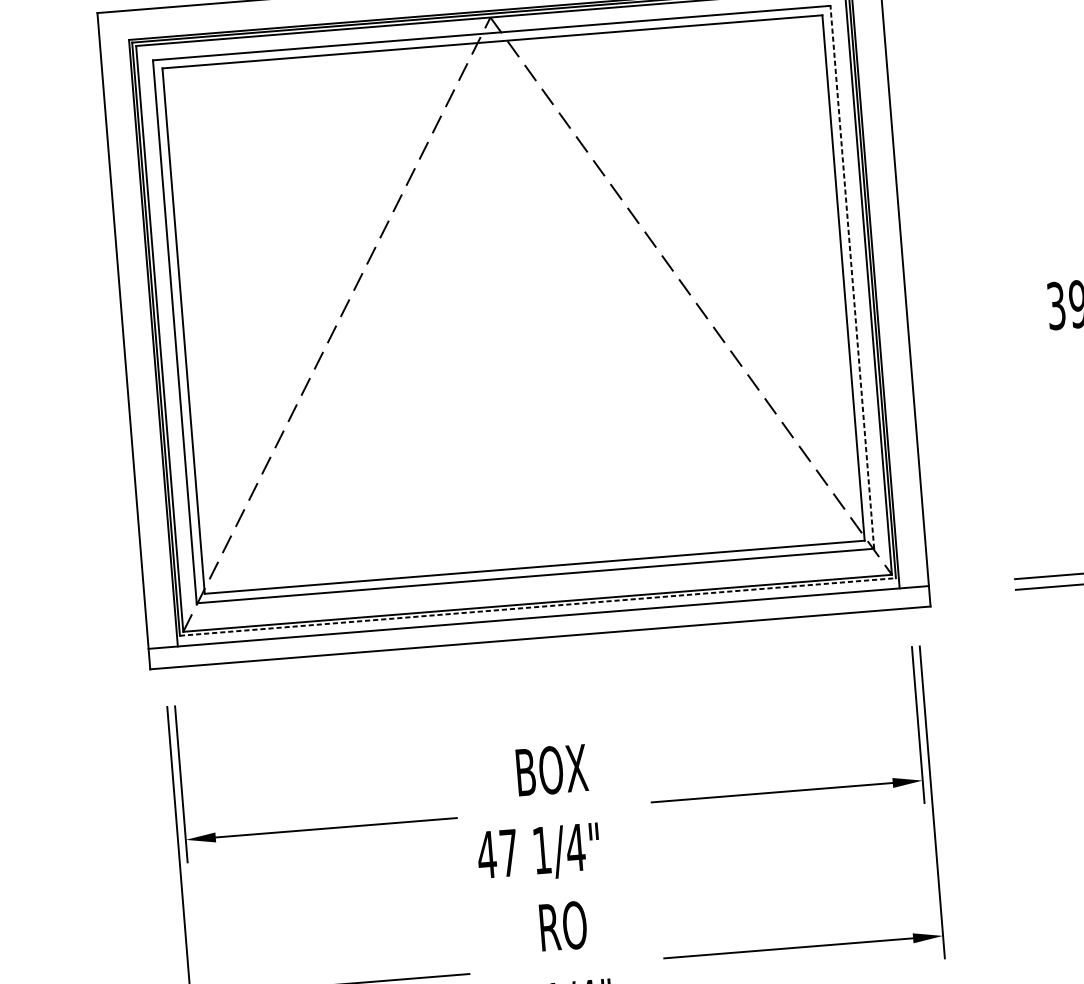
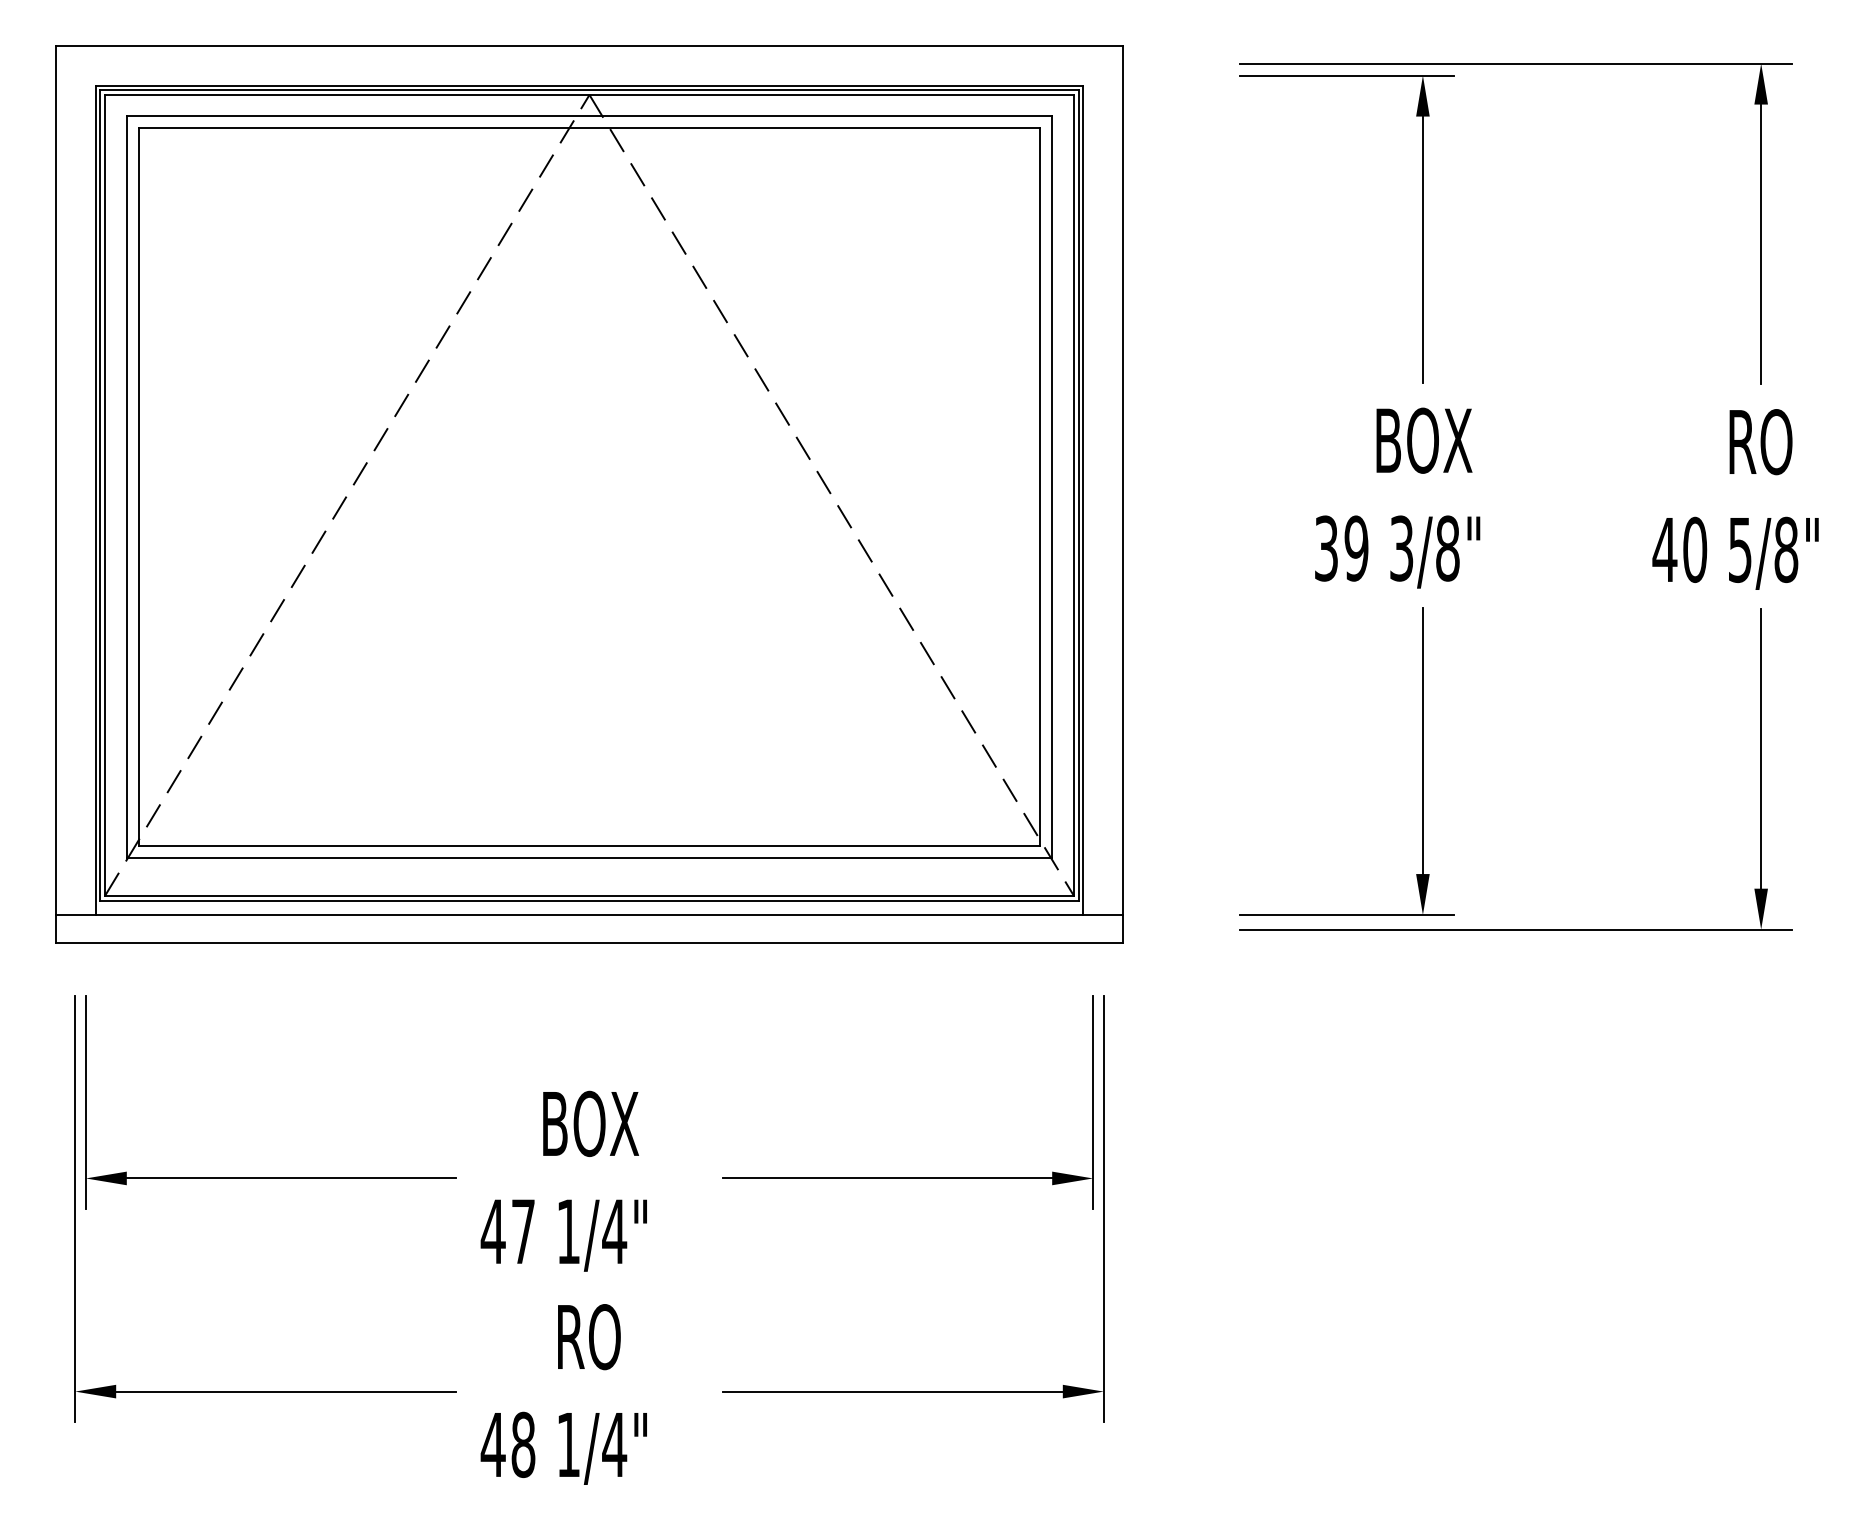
line: (852, 276) -> (1052, 486), dashed -> solid
line: (538, 606) -> (590, 900), dashed -> solid

